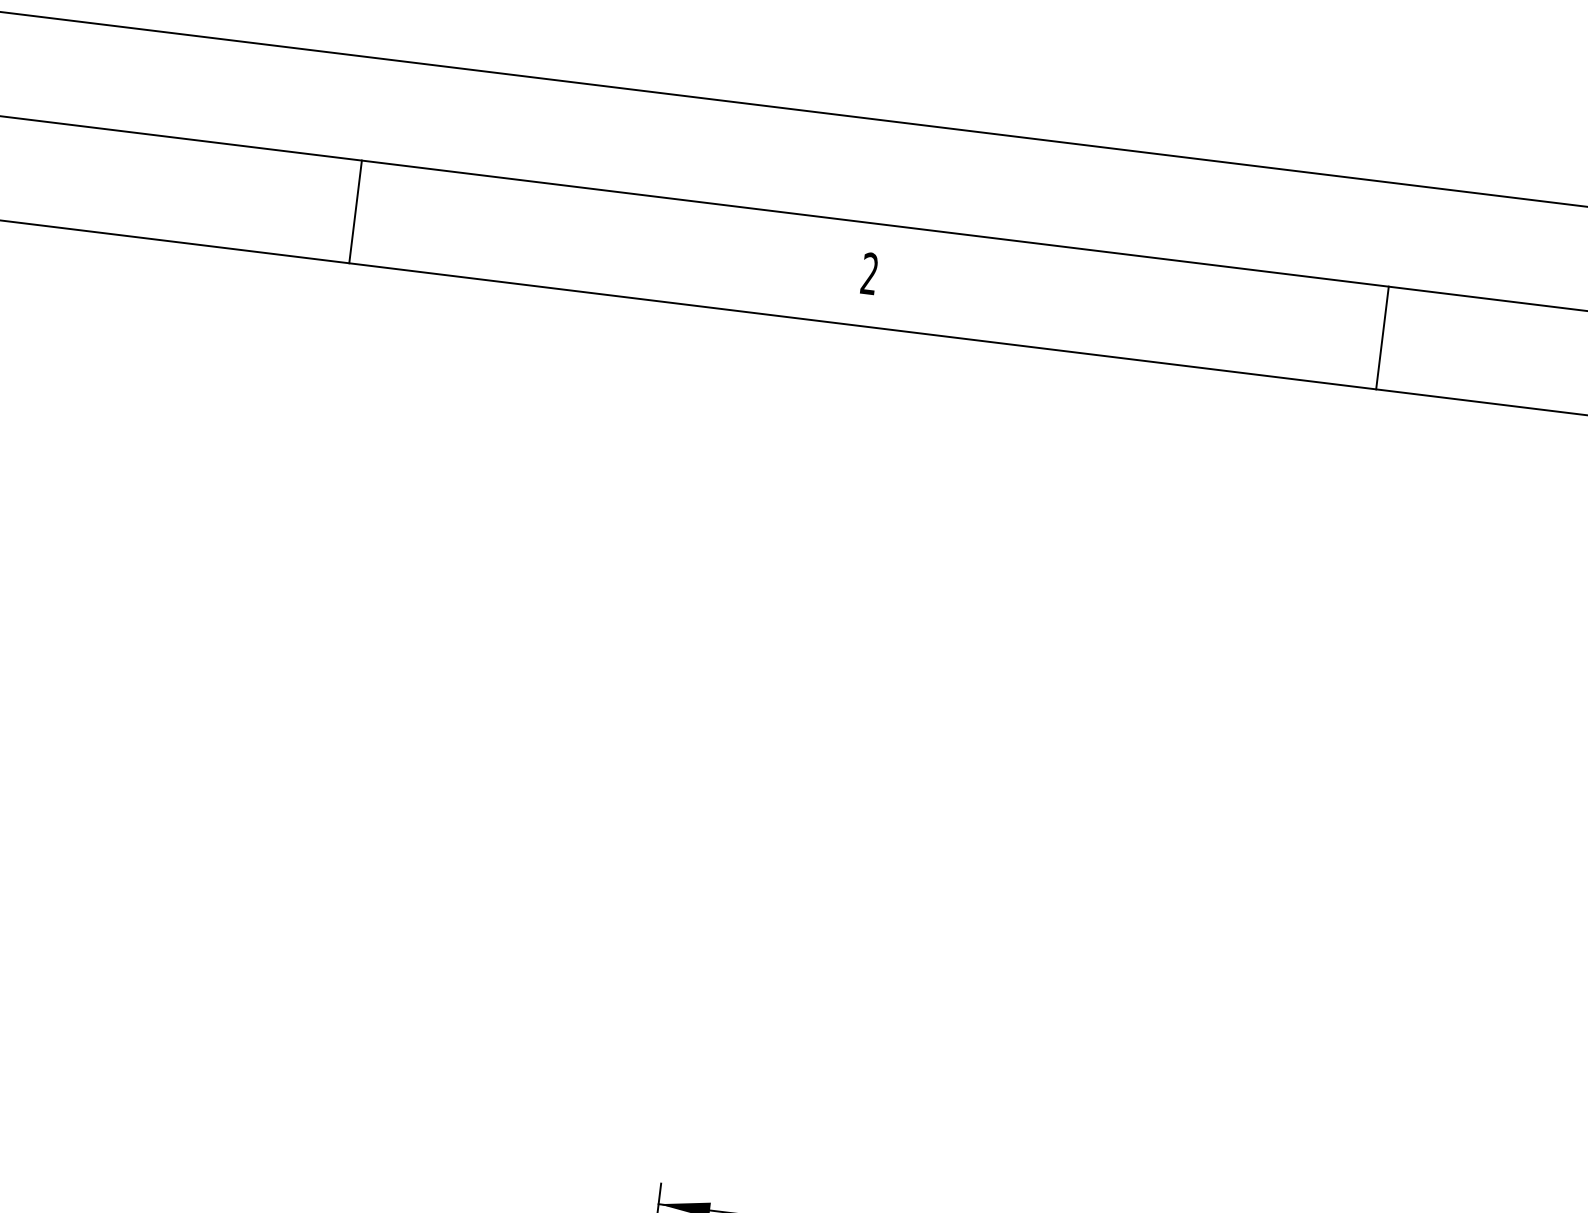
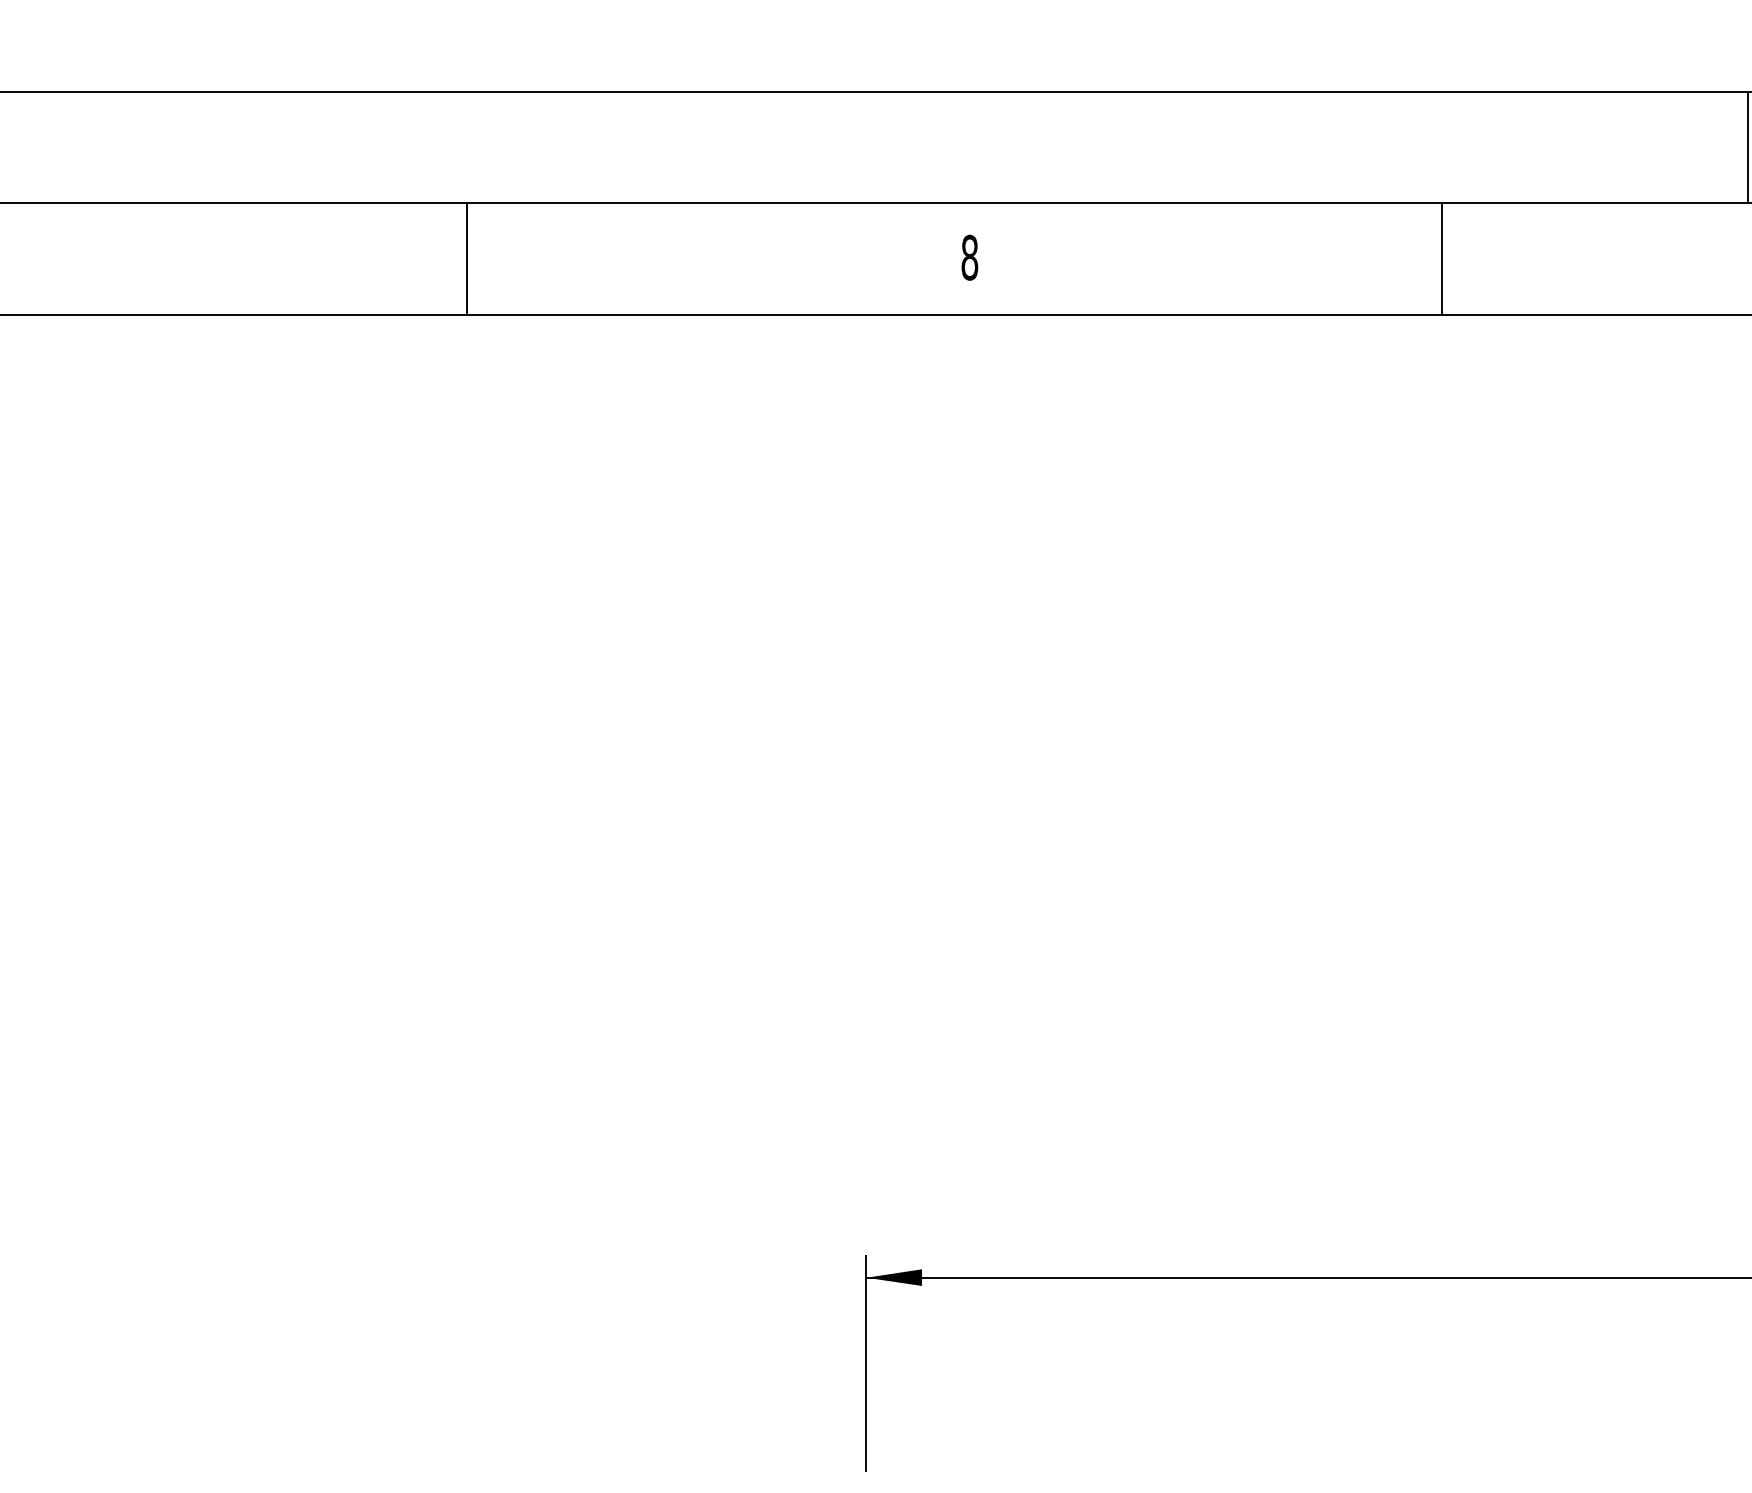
line: (355, 211) -> (467, 258), moved
text: (869, 273) -> (969, 257), 2 -> 8
line: (1382, 337) -> (1442, 258), moved

